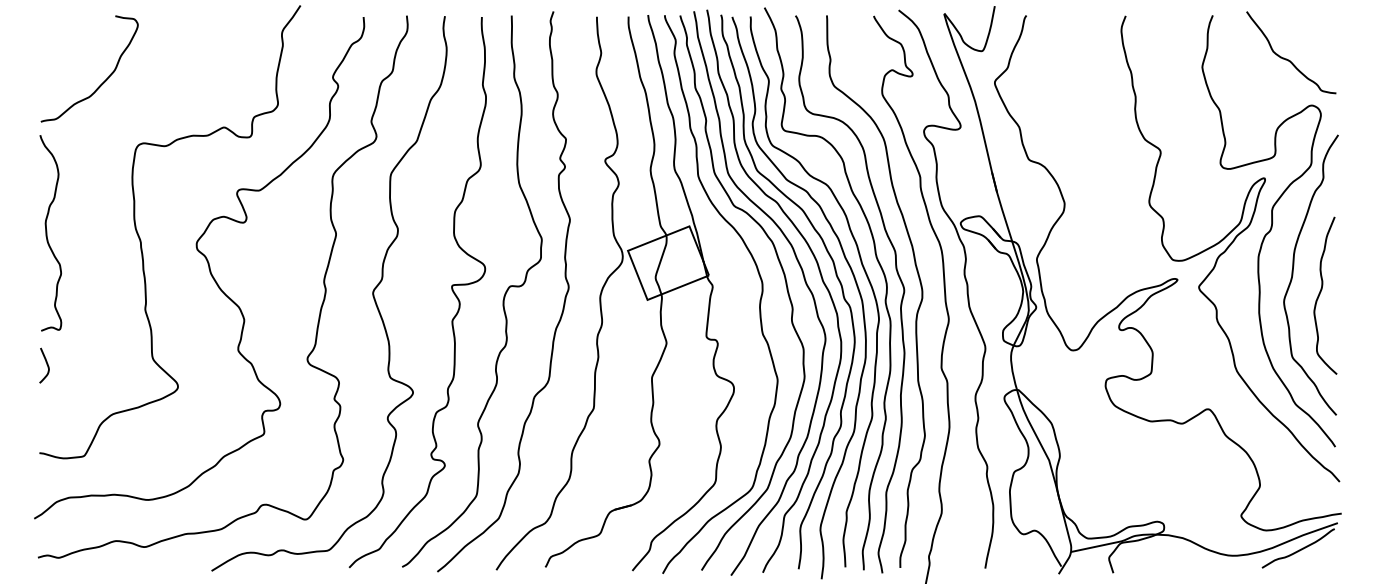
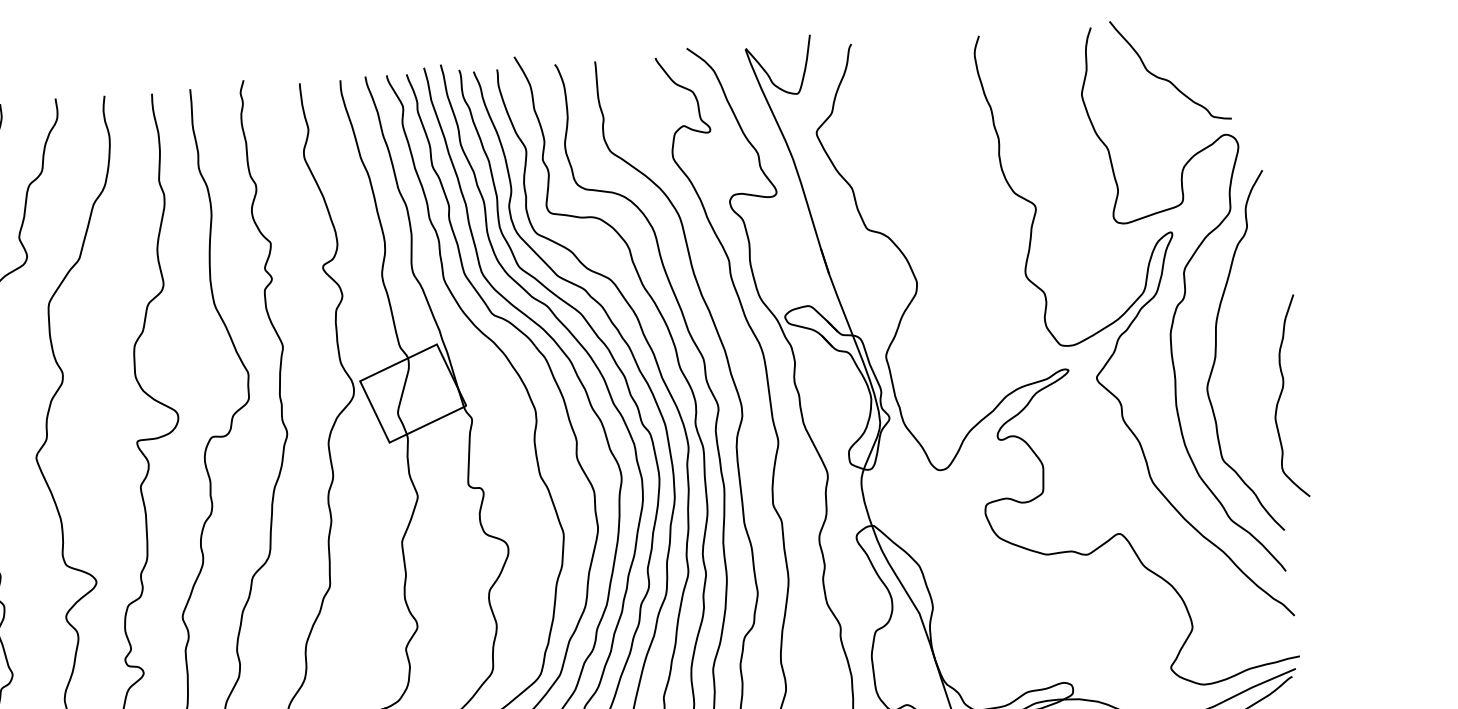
curve: (1288, 59) -> (1167, 79), moved
curve: (1321, 292) -> (1282, 392), moved

